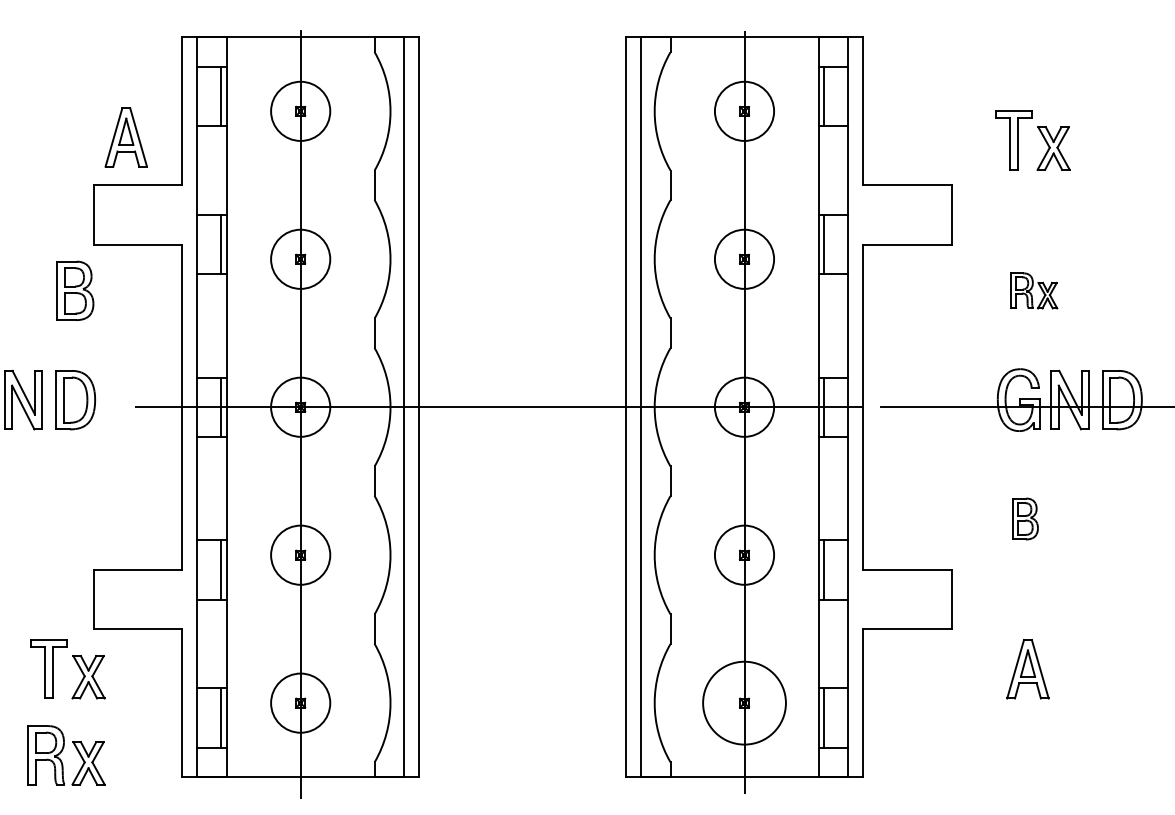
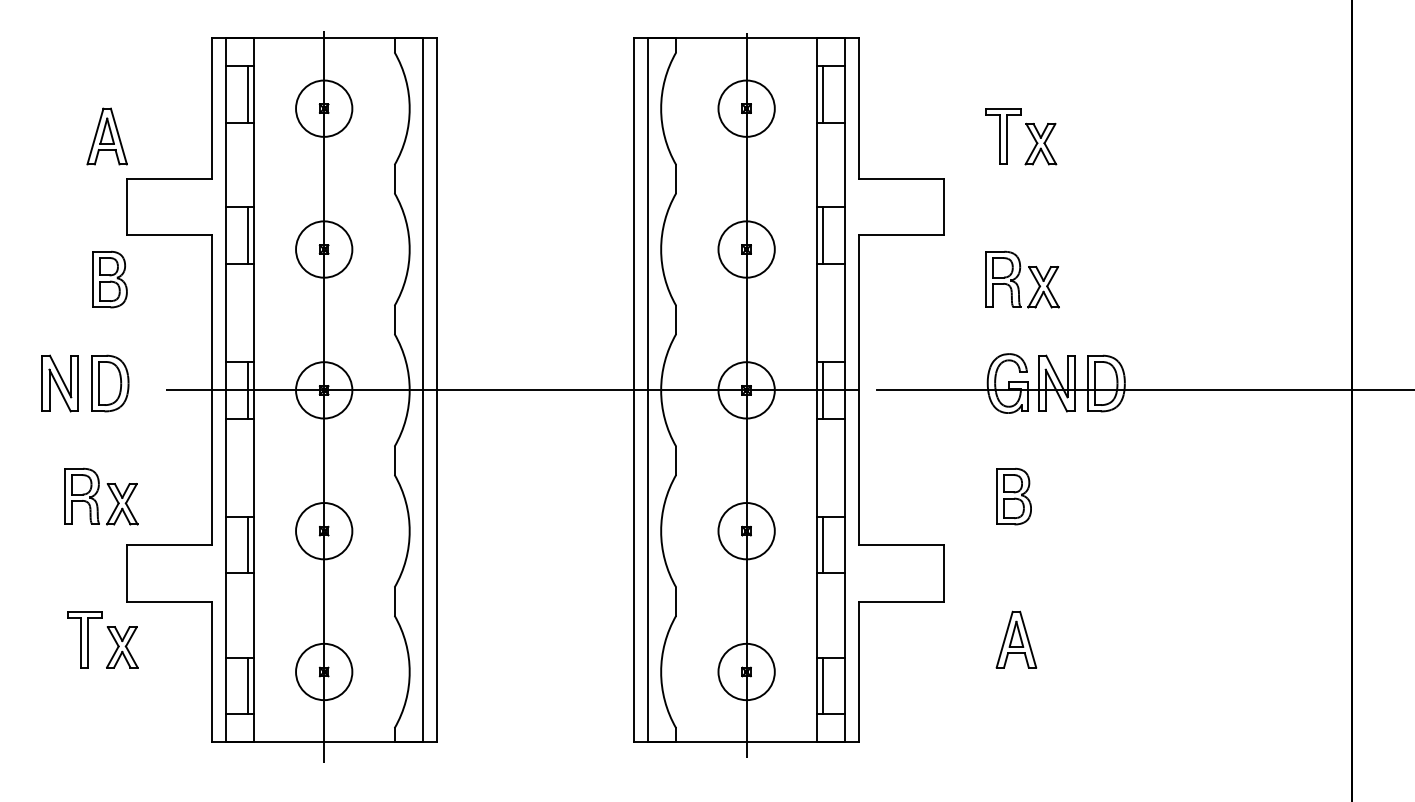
part: (125, 137) -> (106, 136), moved
part: (1034, 290) -> (1022, 279), size x1.67
part: (1024, 518) -> (1013, 496), size x1.43
circle: (744, 702) -> (746, 671), size x0.71
part: (66, 755) -> (101, 496), moved

